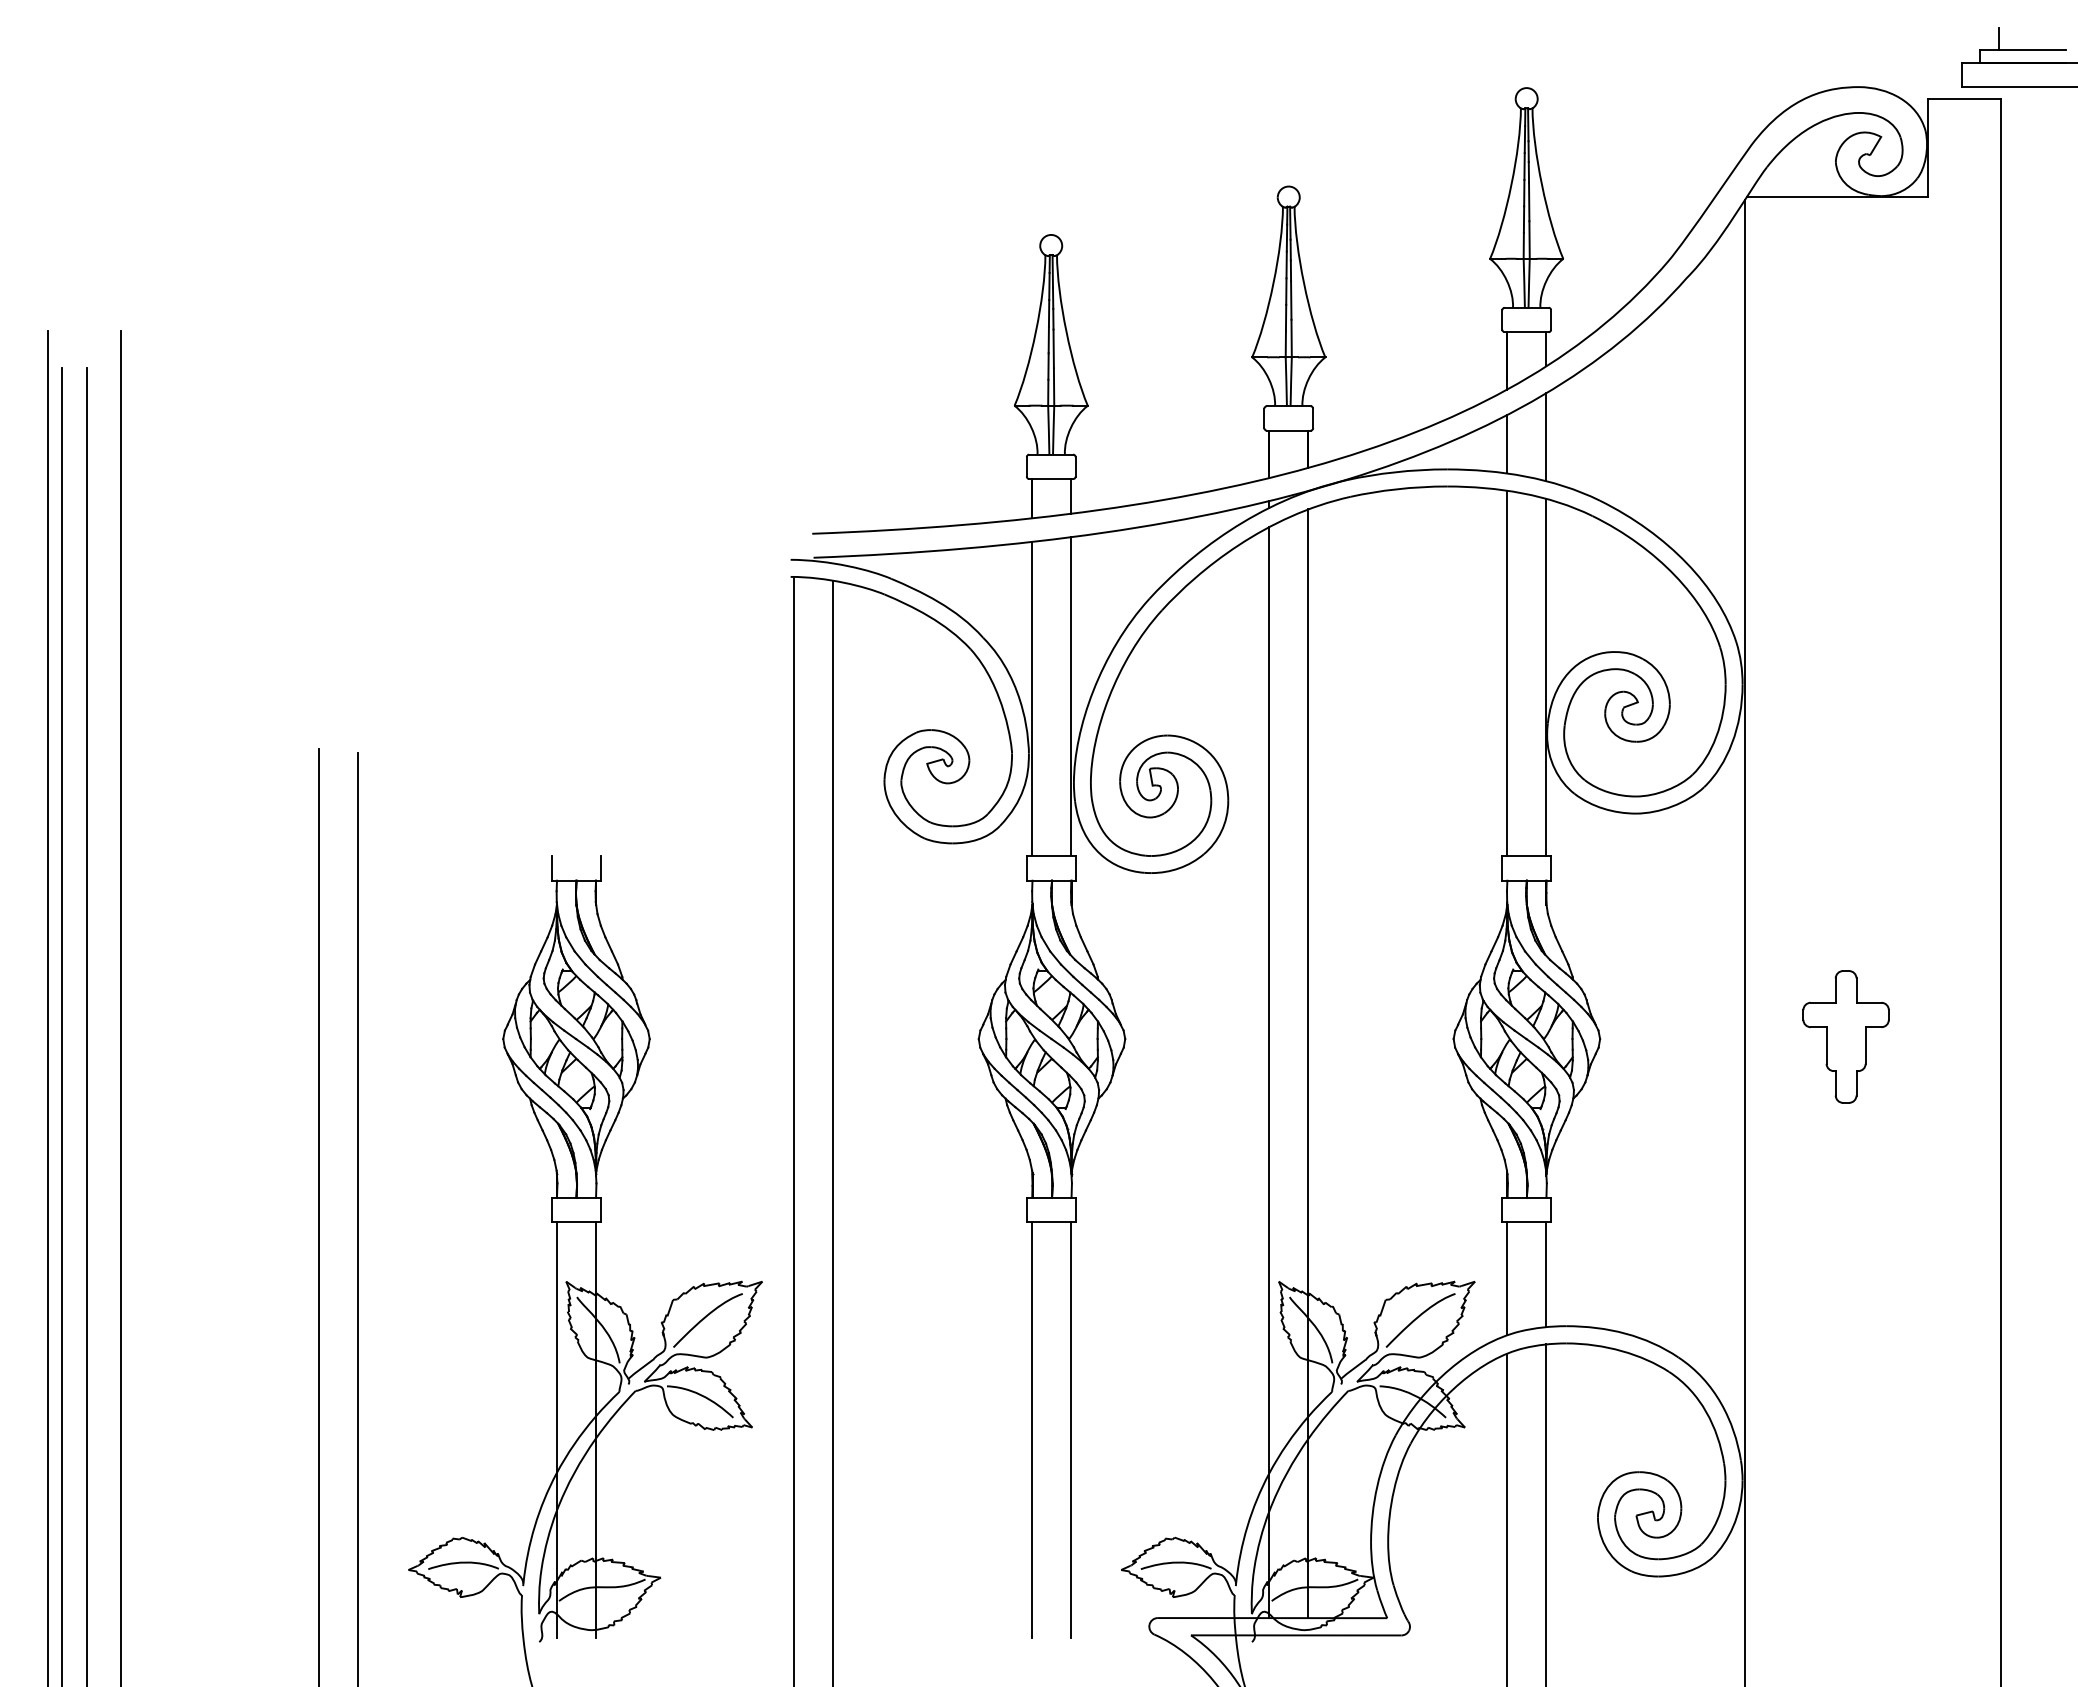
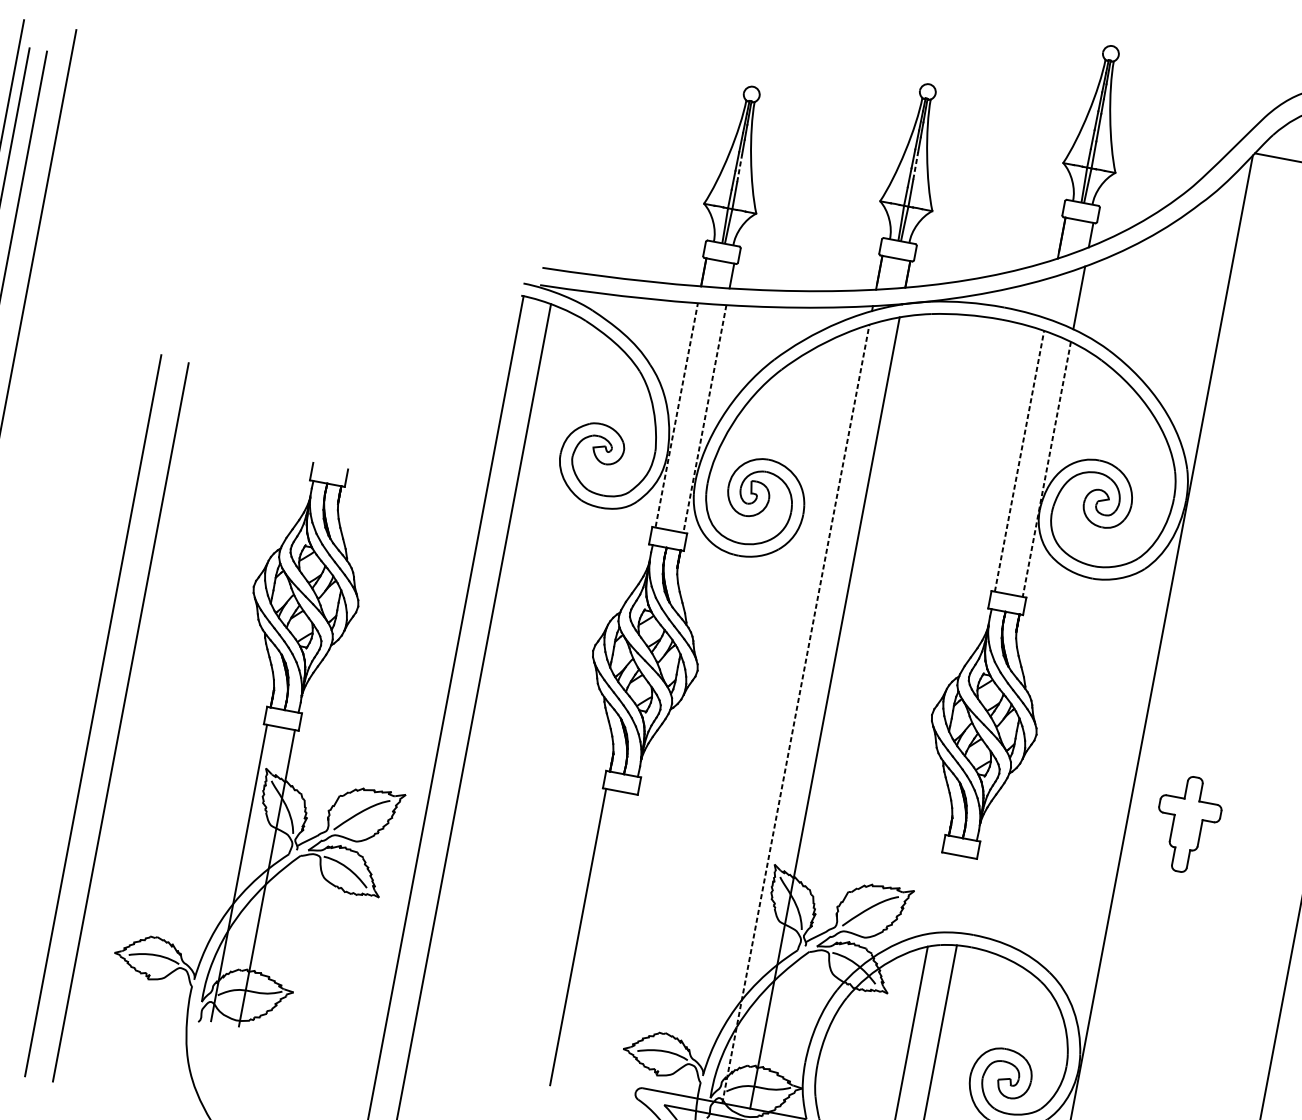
line: (1291, 299) -> (916, 165), solid -> dashed
line: (1053, 348) -> (739, 168), solid -> dashed
line: (1507, 444) -> (1050, 297), removed
line: (1507, 673) -> (1019, 461), solid -> dashed
line: (1546, 677) -> (1047, 469), solid -> dashed
line: (1070, 696) -> (704, 418), solid -> dashed
line: (1031, 698) -> (676, 414), solid -> dashed
part: (1845, 1036) -> (1187, 824), moved
line: (1269, 1072) -> (796, 713), solid -> dashed
line: (1546, 1274) -> (966, 895), removed
line: (1507, 1278) -> (938, 893), removed
line: (1070, 1429) -> (605, 941), removed

